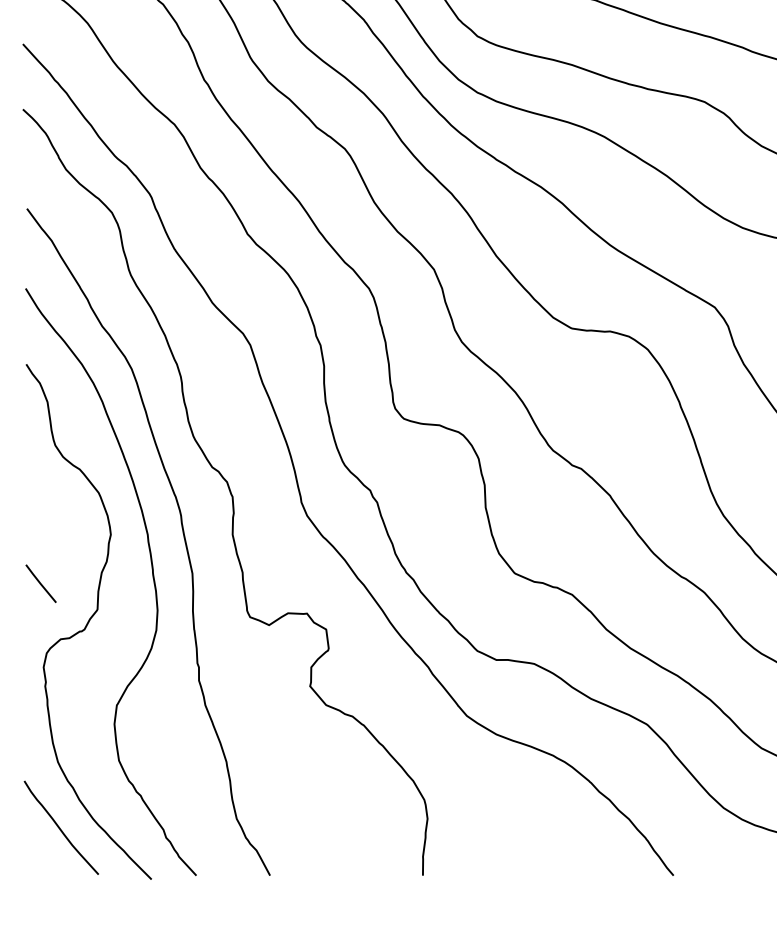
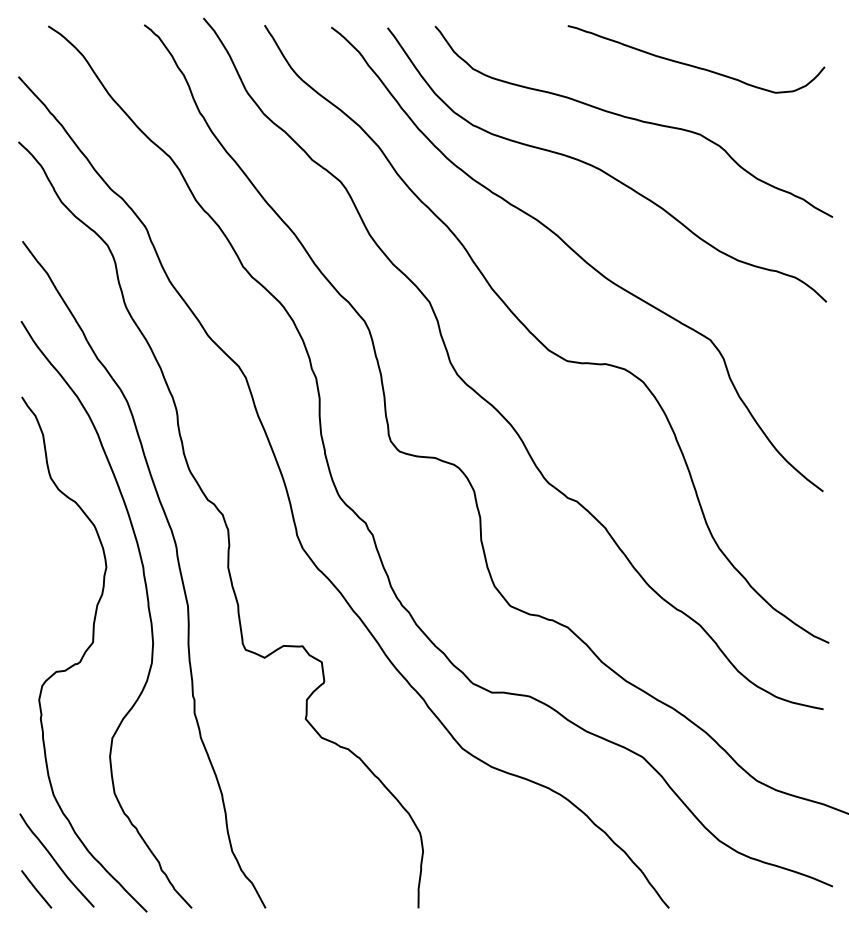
line: (40, 583) -> (36, 889), moved

